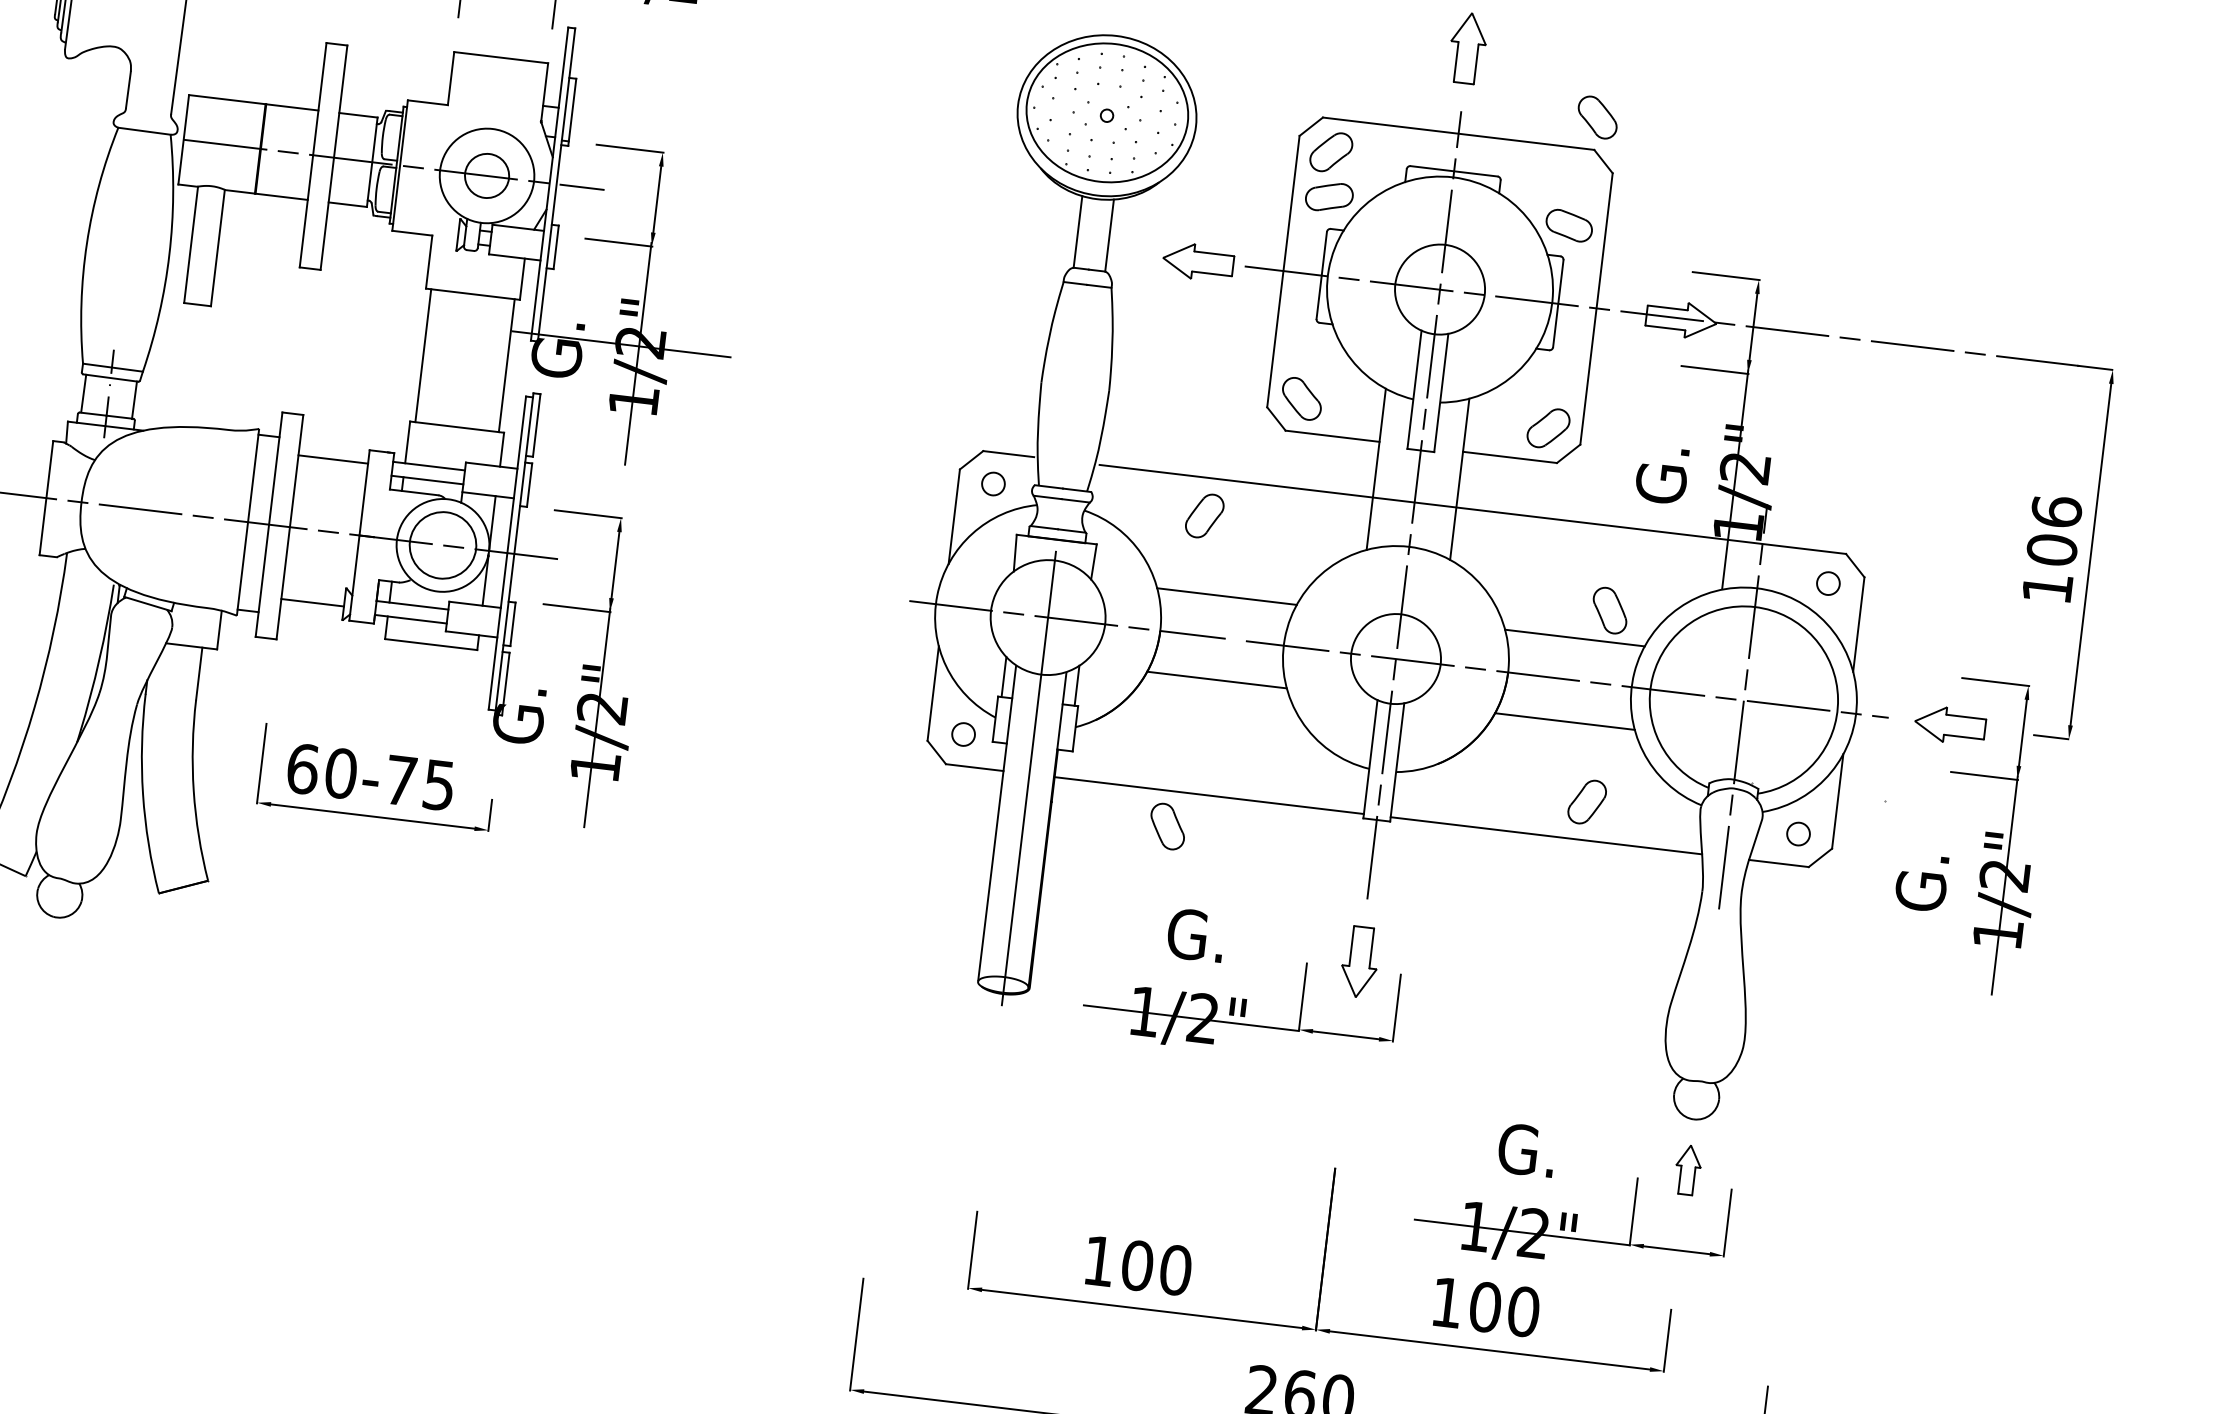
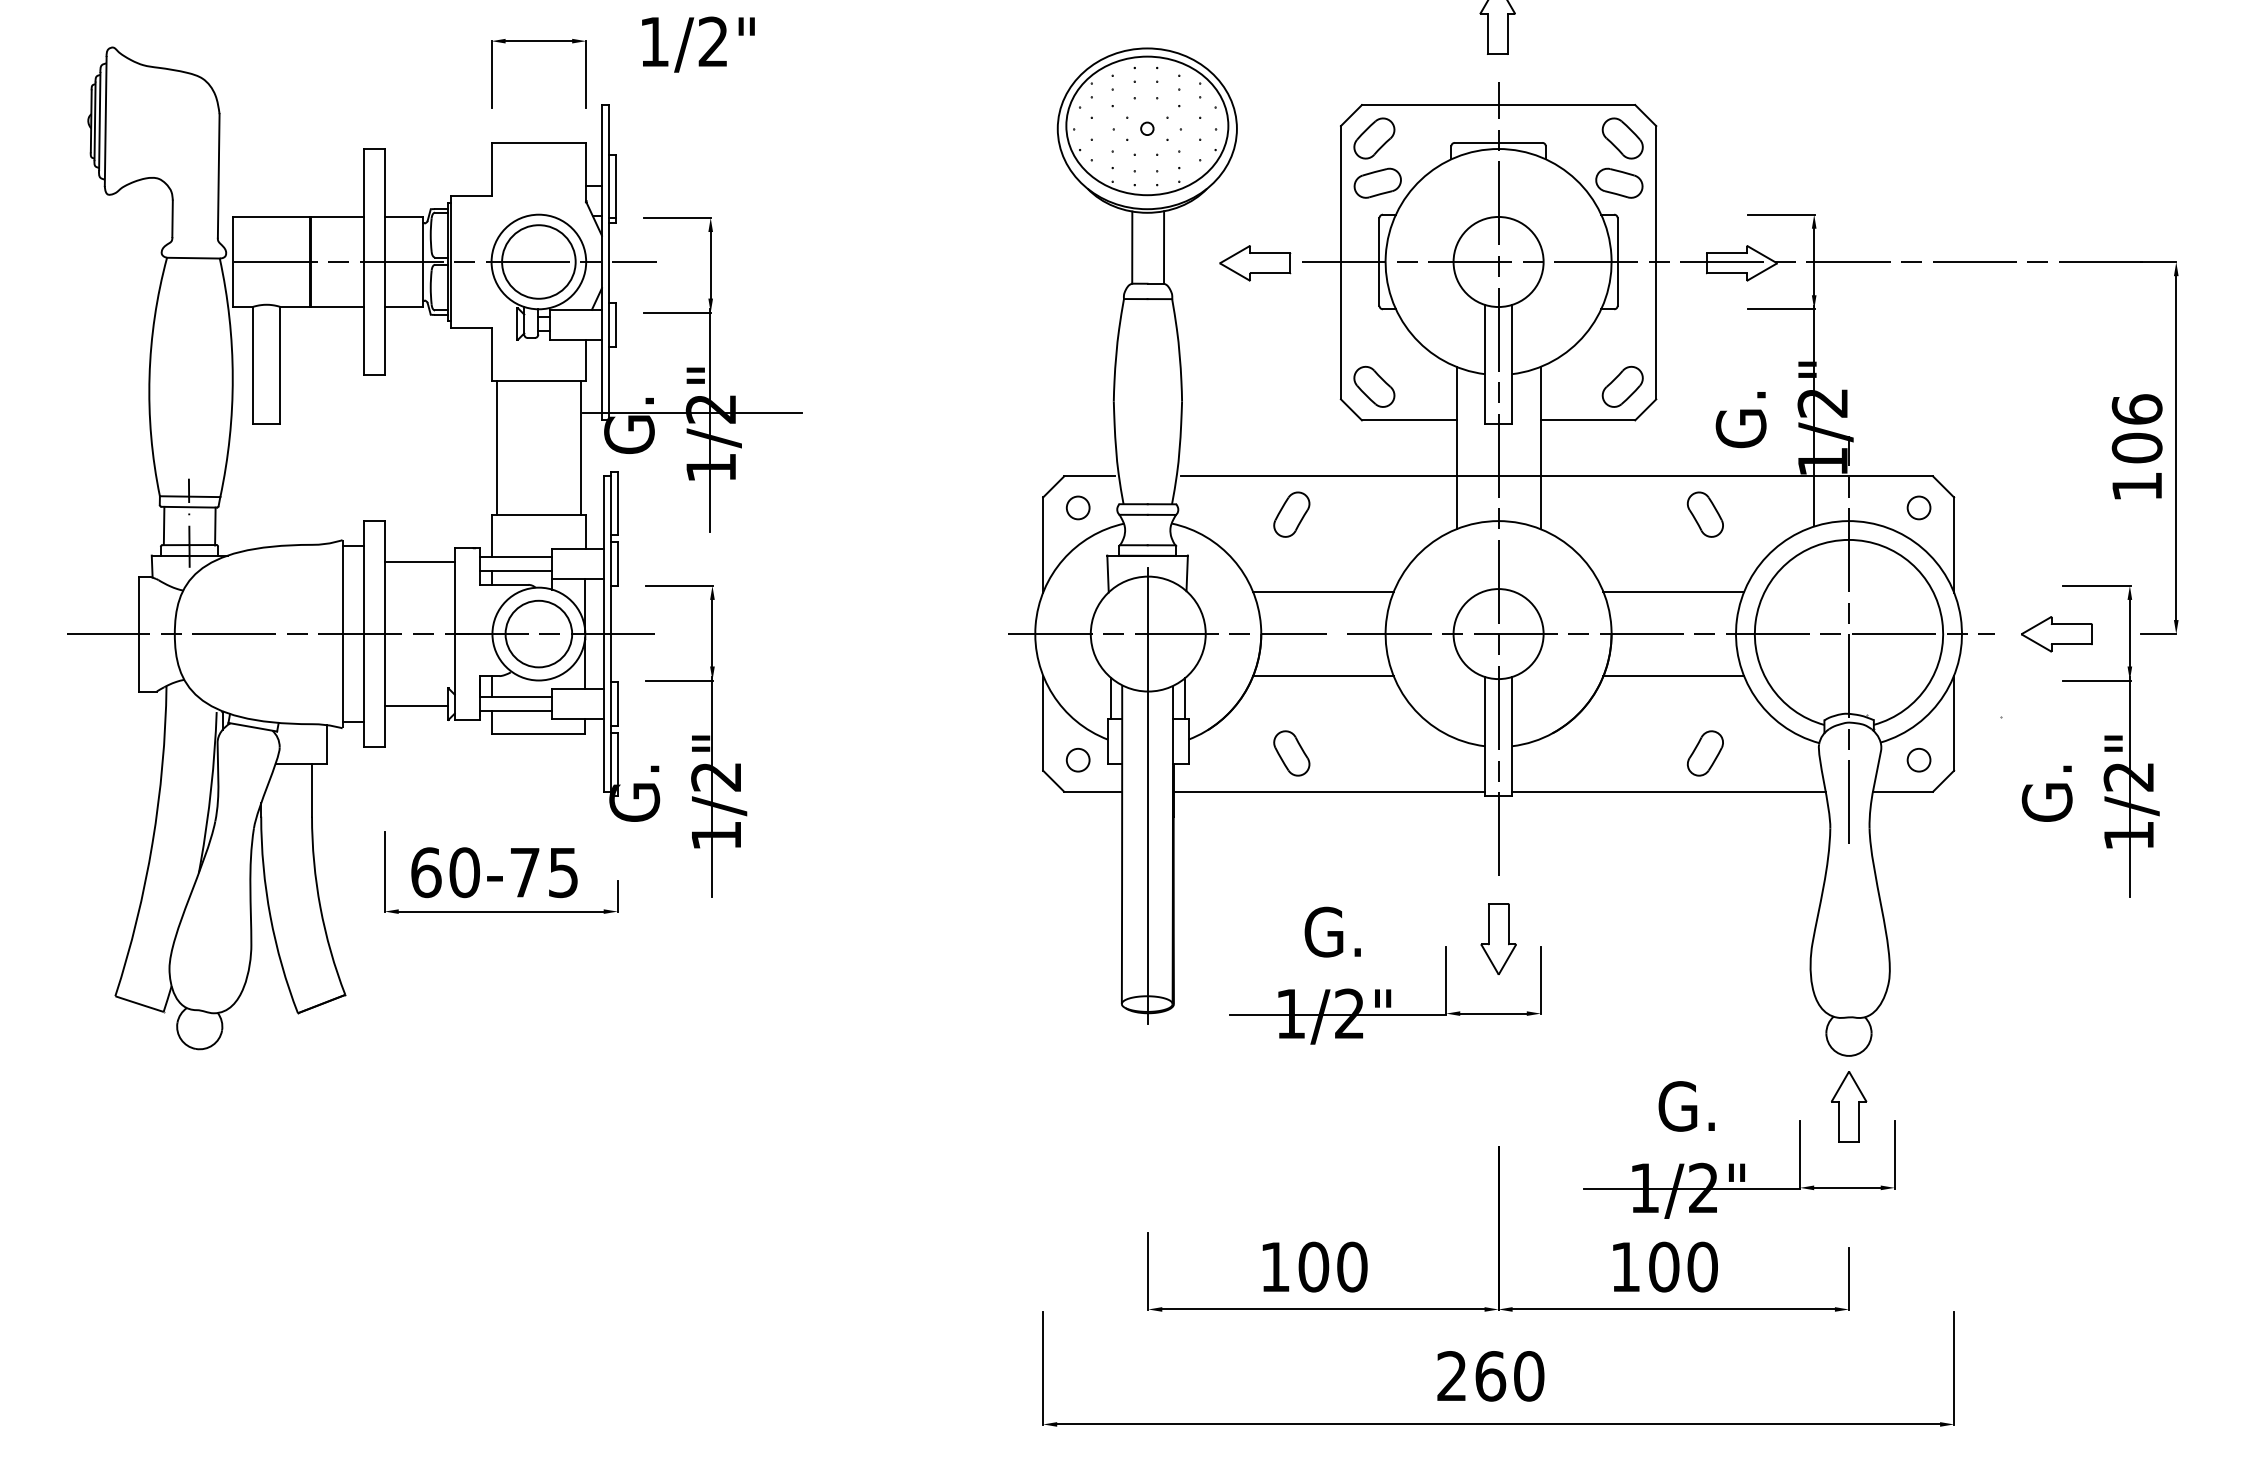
part: (1597, 117) -> (1622, 138), moved
circle: (486, 175) -> (538, 261), size x1.67
part: (1609, 610) -> (1704, 514), moved
part: (1167, 826) -> (1291, 753), moved
part: (1688, 1169) -> (1849, 1106), size x1.43

